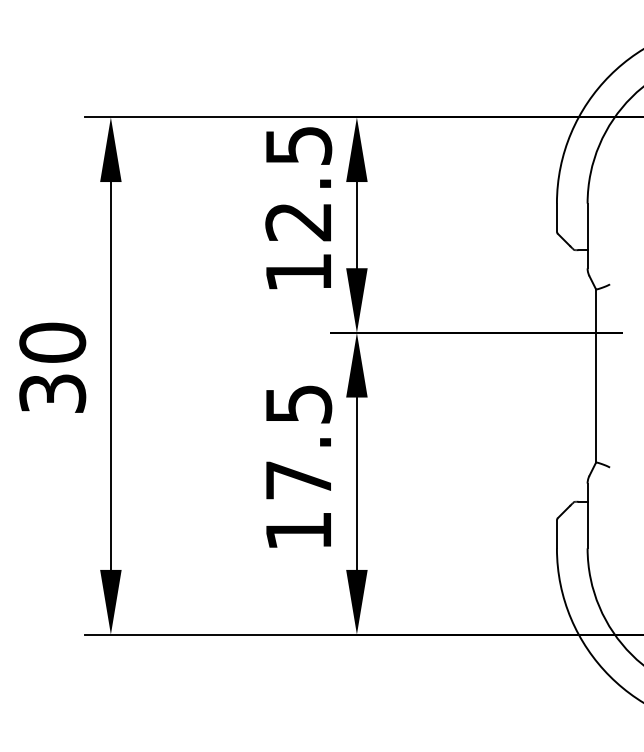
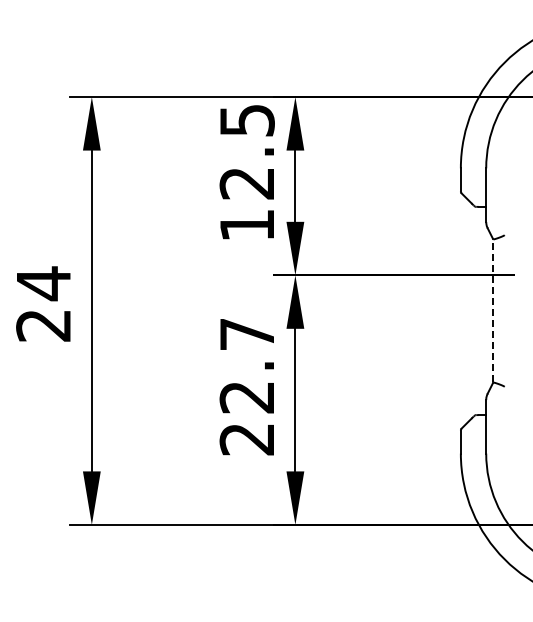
text: (52, 366) -> (43, 303), 30 -> 24
line: (596, 375) -> (493, 310), solid -> dashed
text: (297, 468) -> (246, 387), 17.5 -> 22.7

